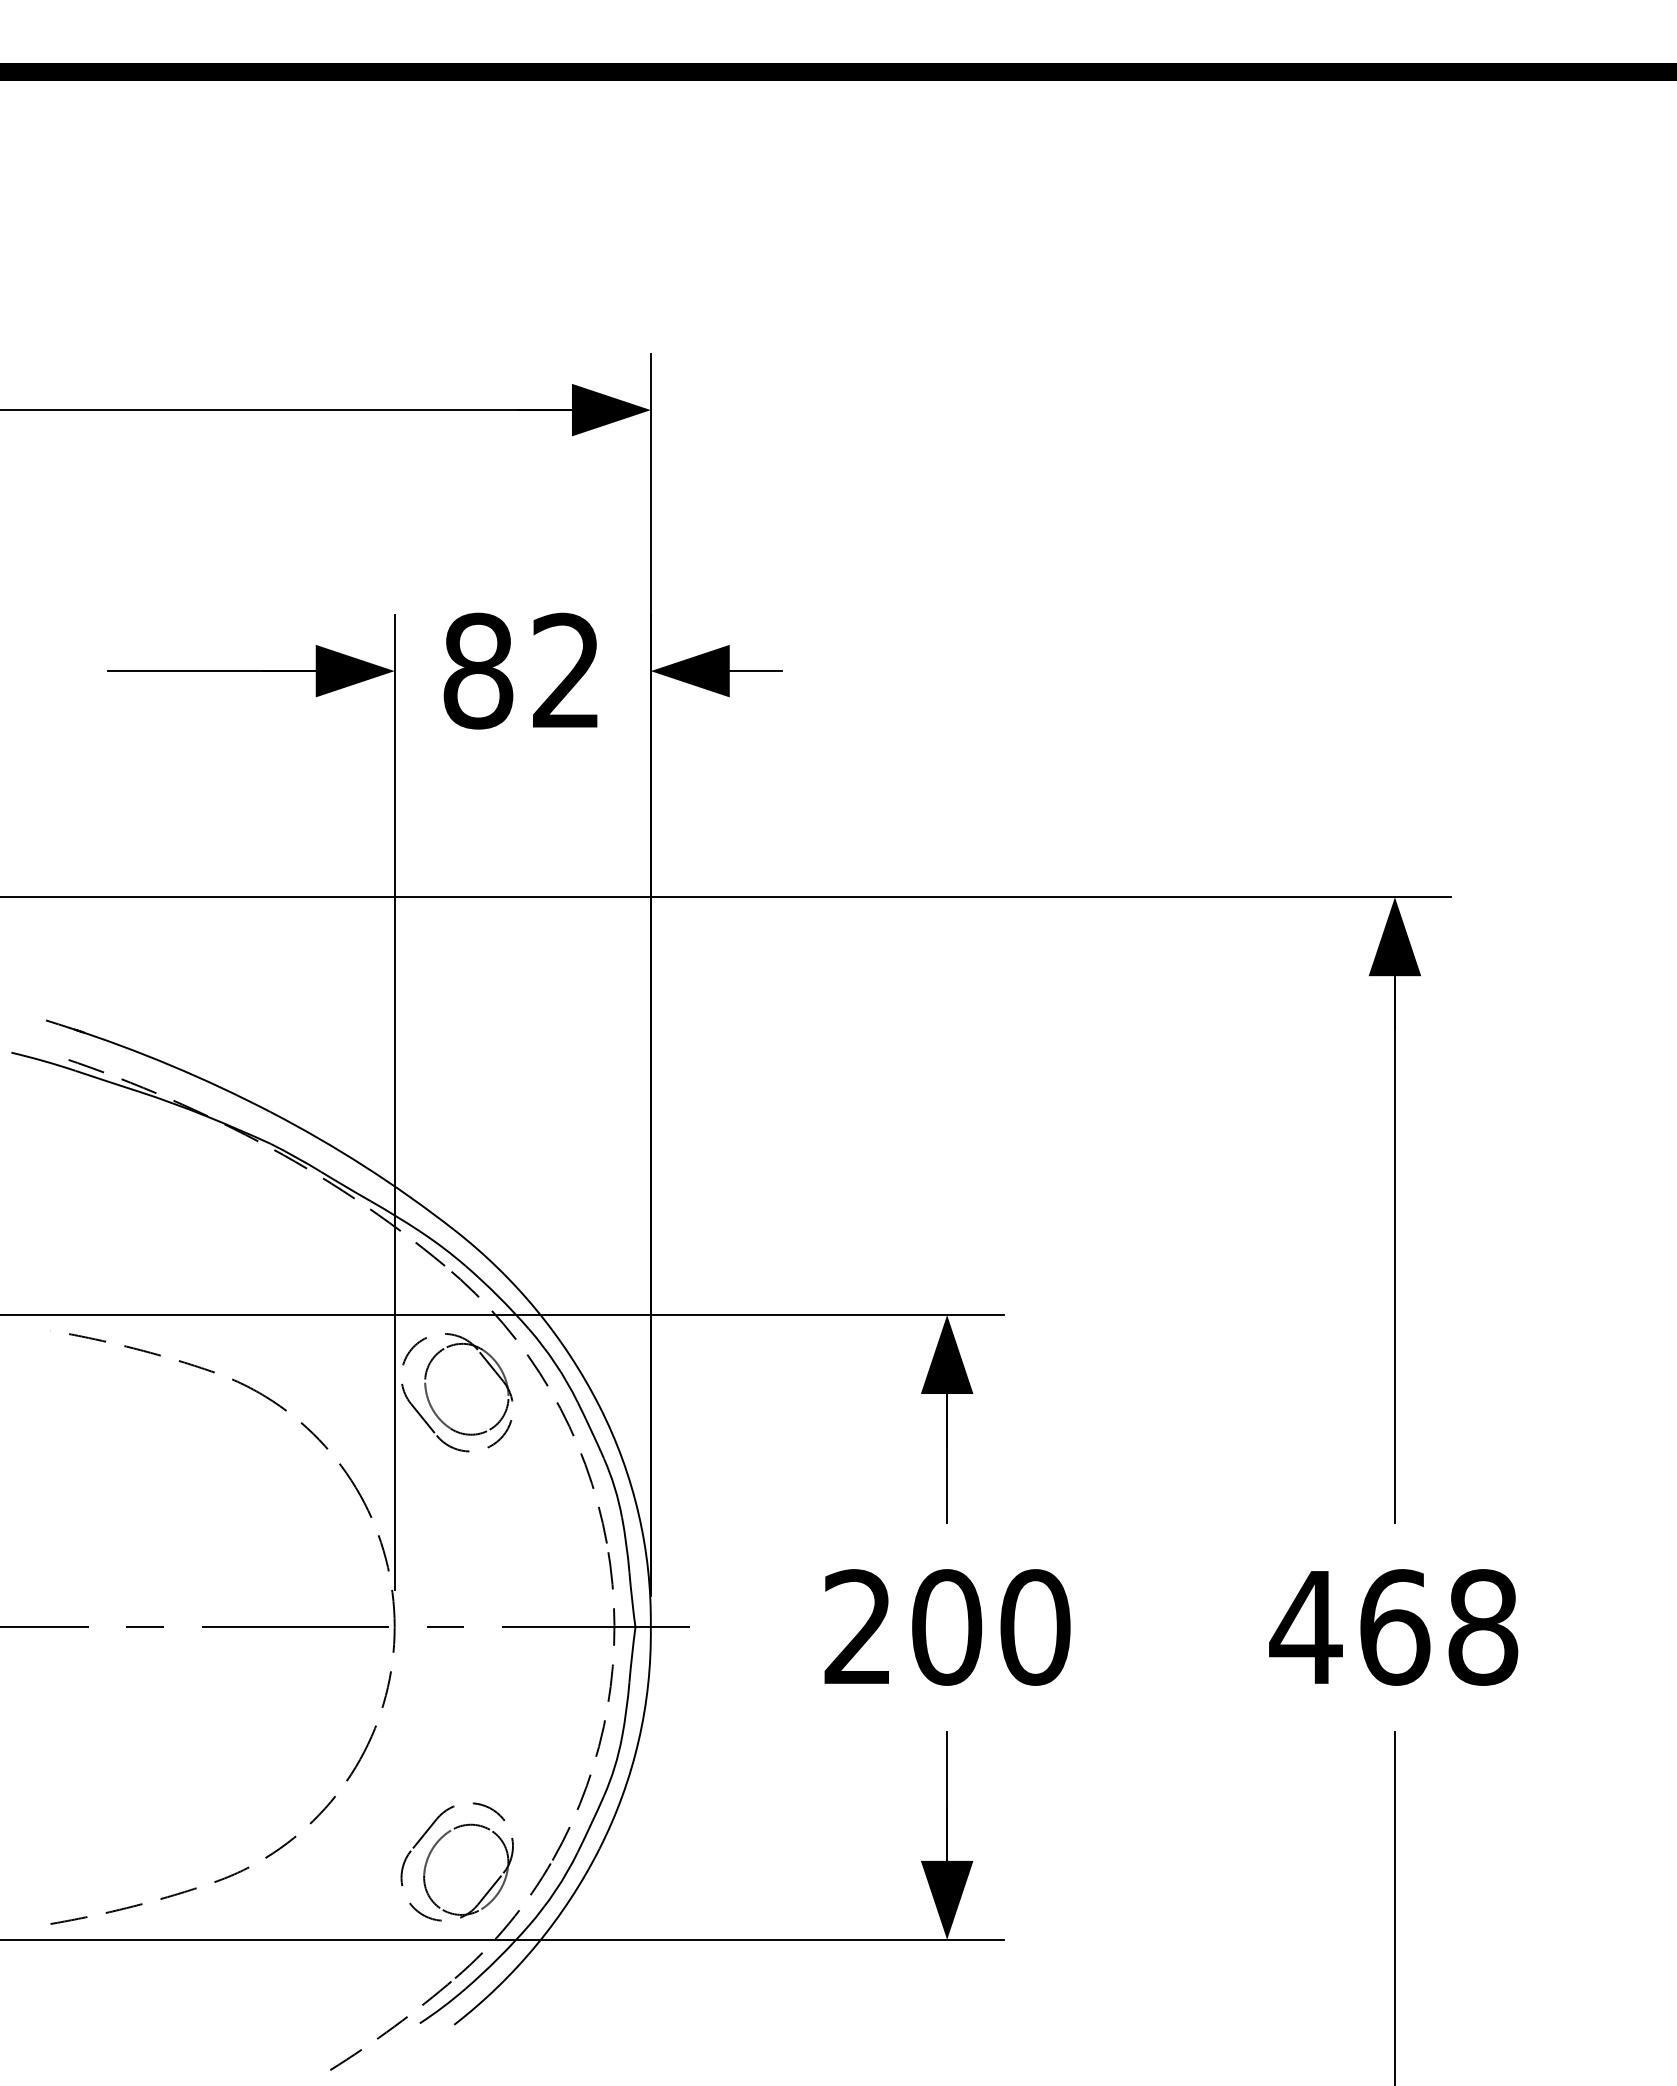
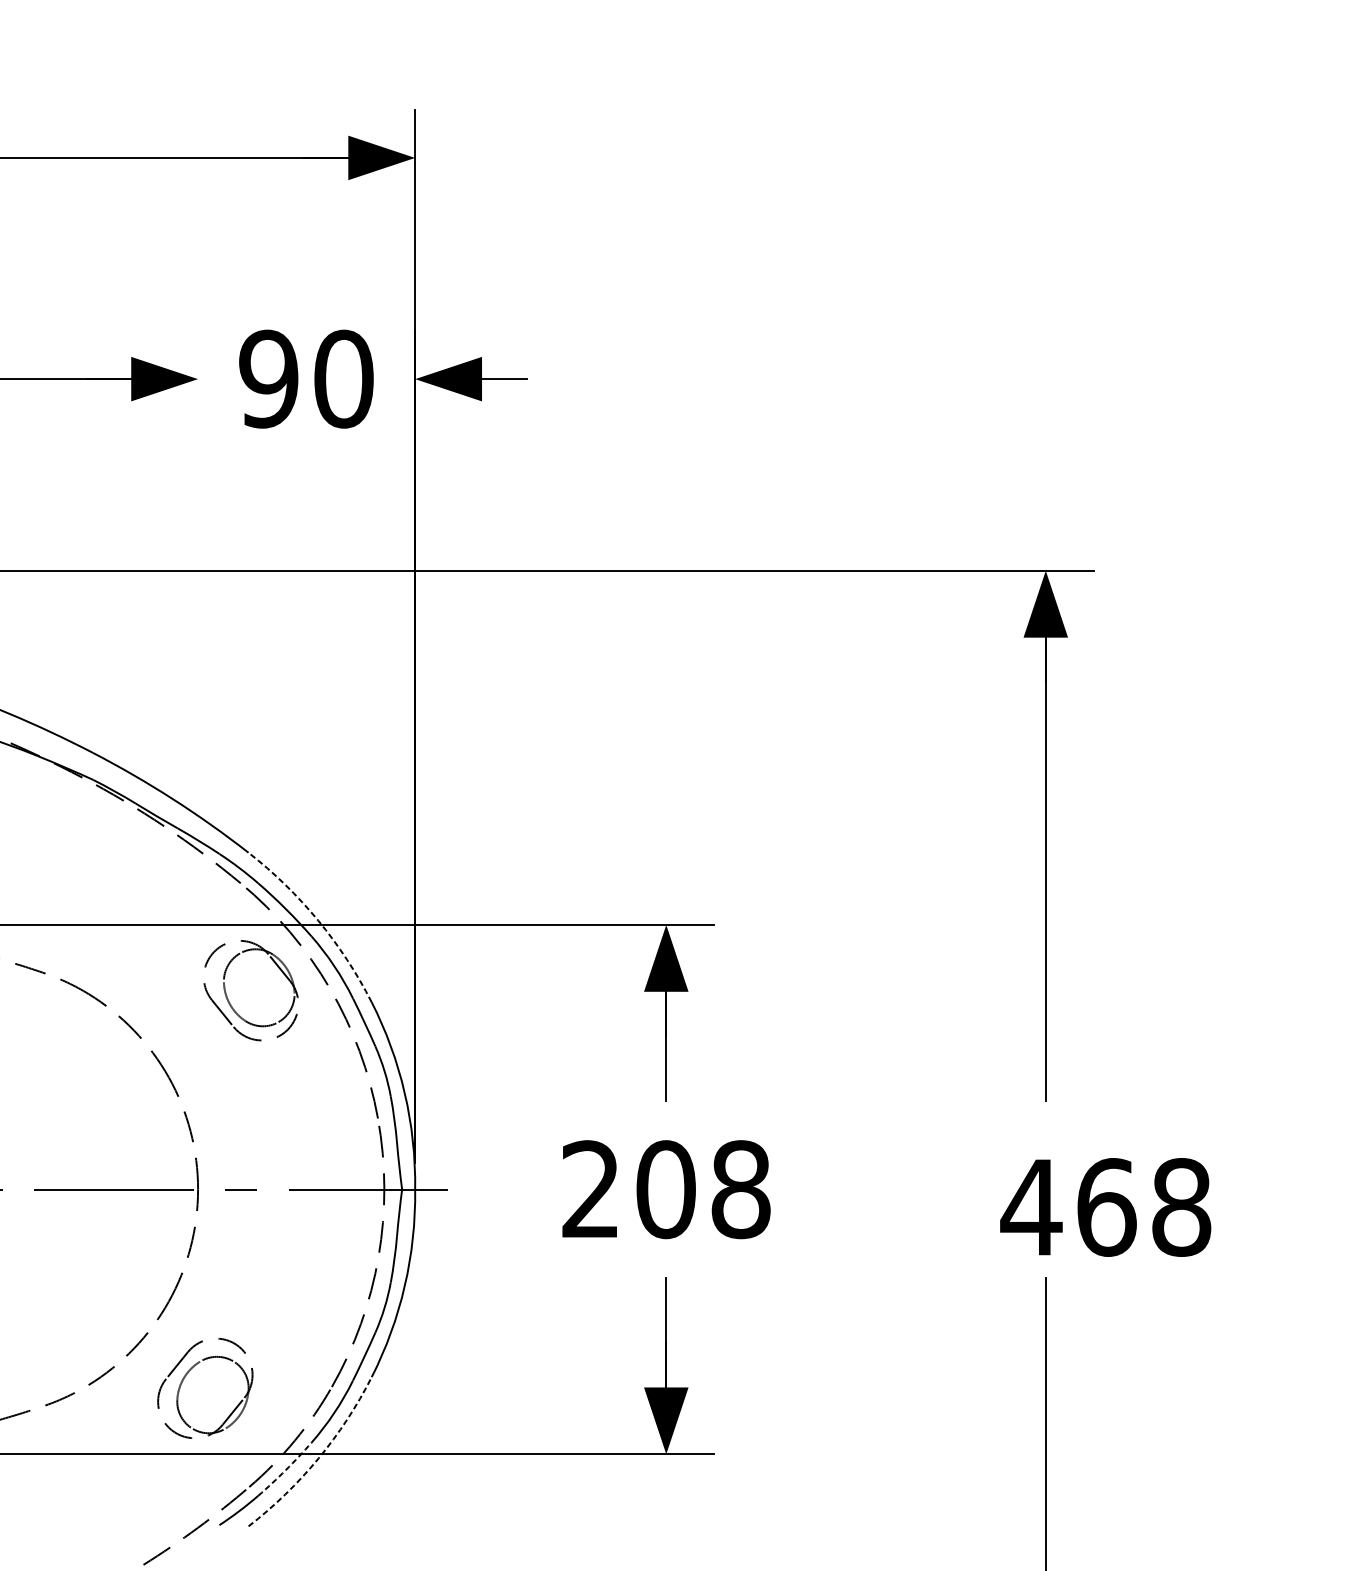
text: (522, 670) -> (306, 378), 82 -> 90
line: (394, 1101) -> (197, 743), removed
arc: (536, 1310) -> (318, 921), solid -> dashed
text: (1035, 1627) -> (741, 1189), 200 -> 208
text: (1393, 1627) -> (1105, 1207), moved
part: (435, 1846) -> (186, 1375), moved
arc: (536, 1944) -> (318, 1458), solid -> dashed
arc: (498, 1958) -> (286, 1470), solid -> dashed

